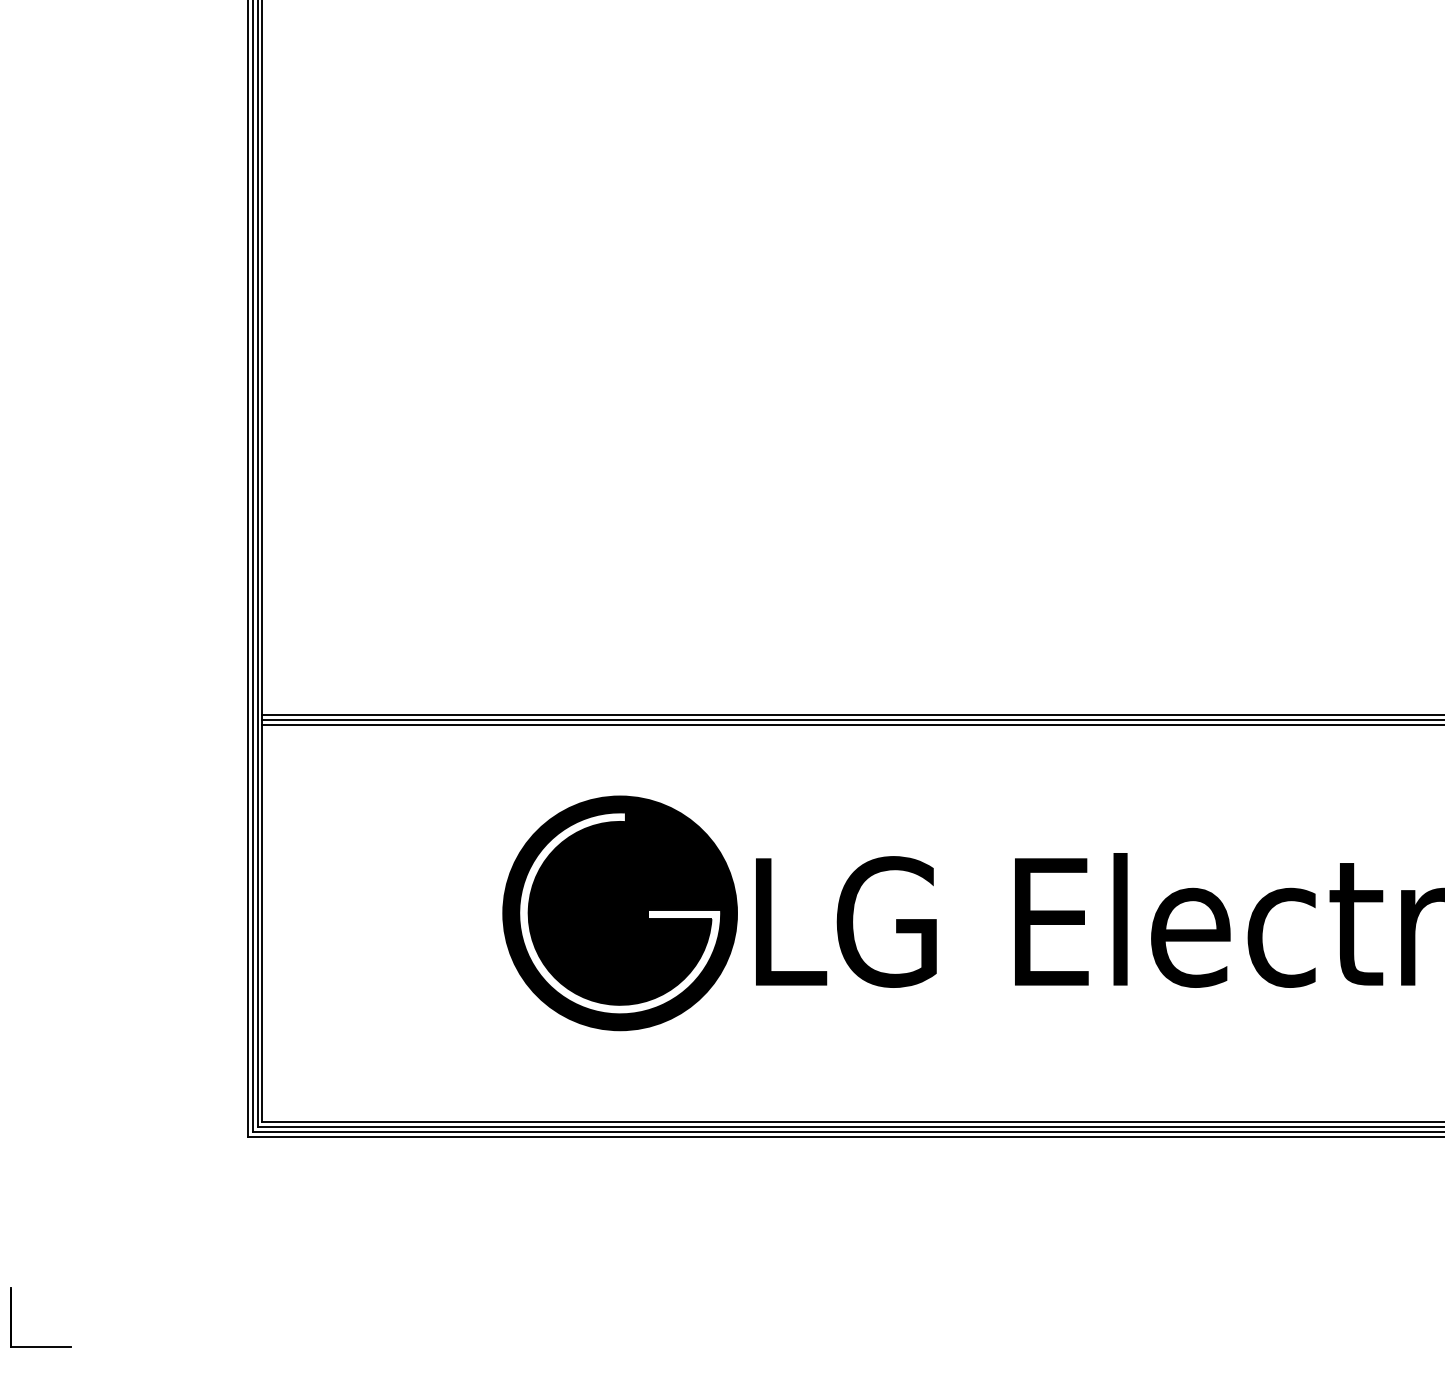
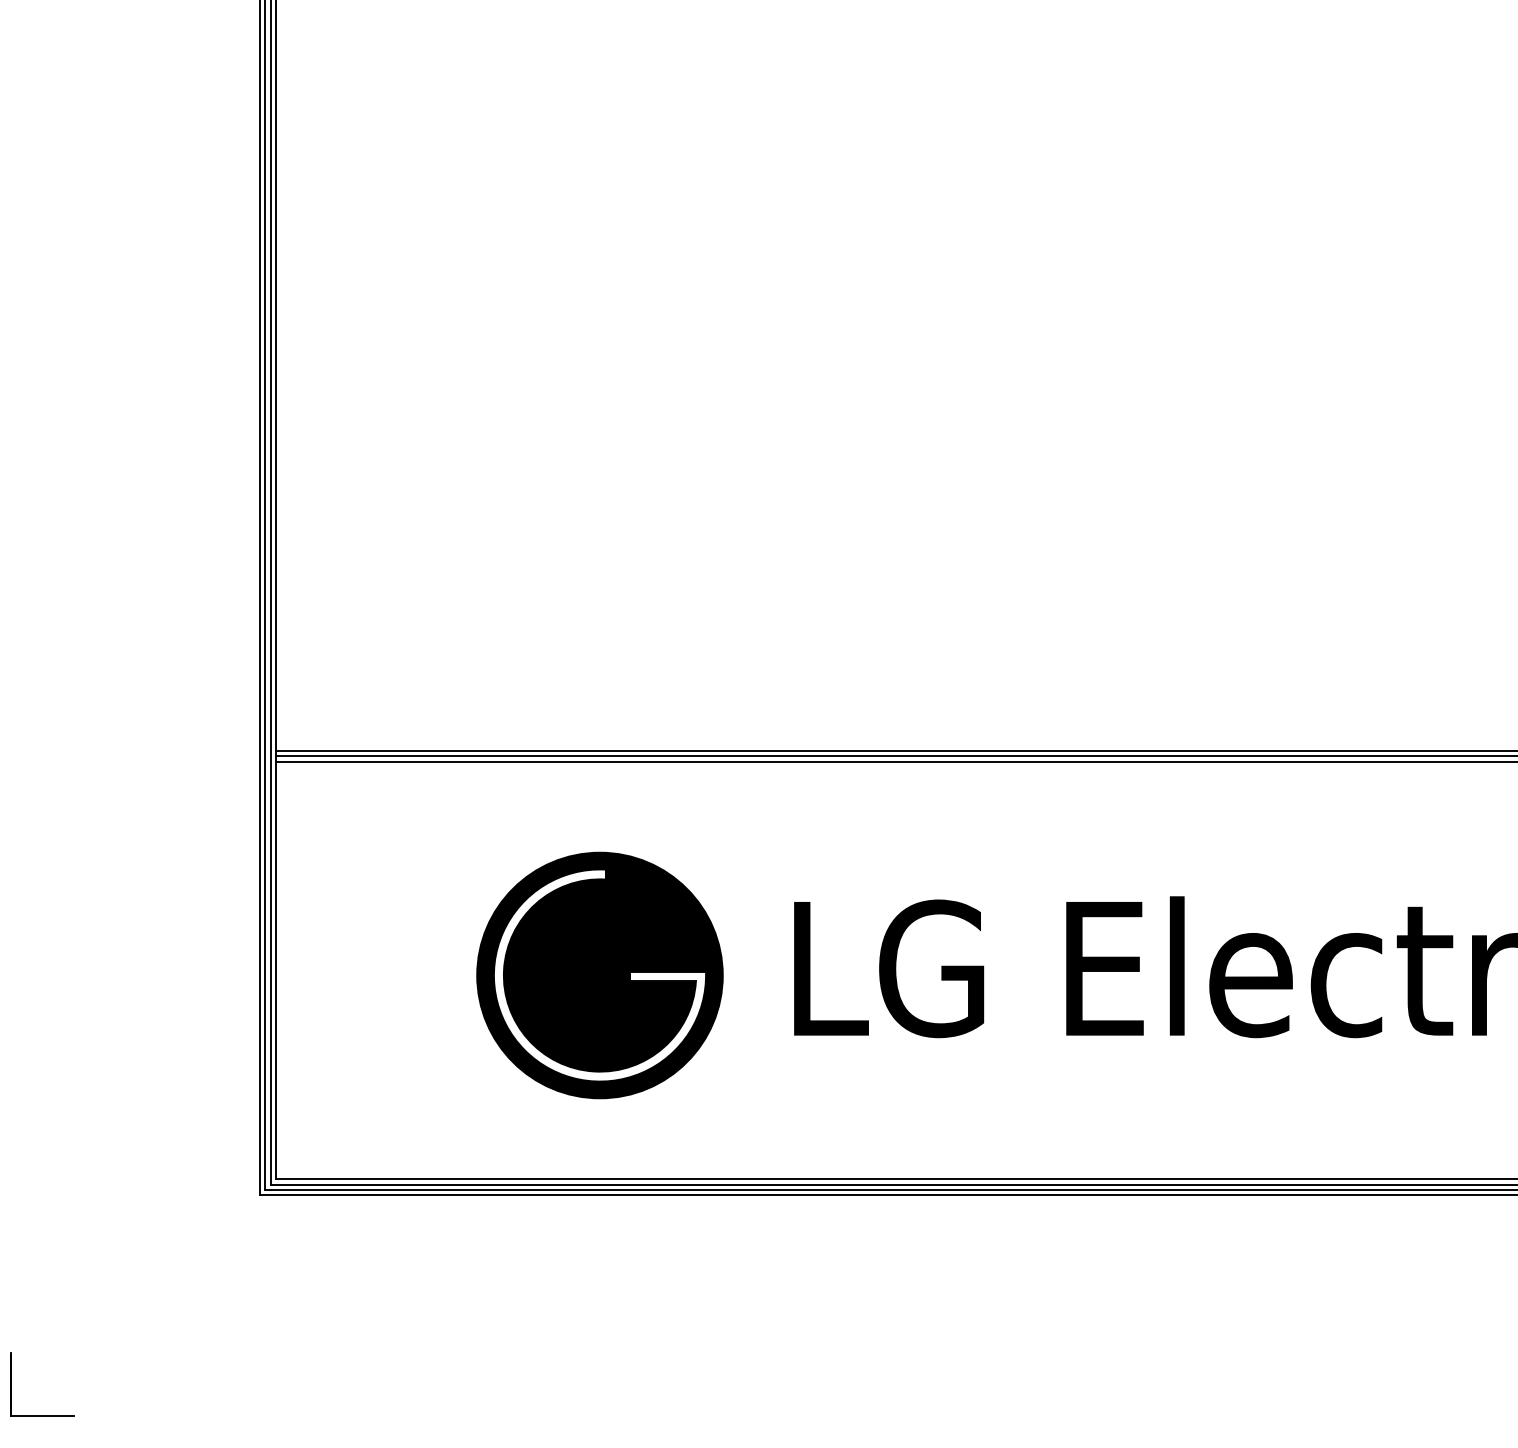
part: (619, 913) -> (599, 975), moved

